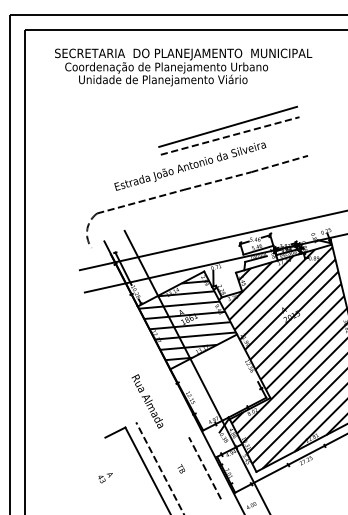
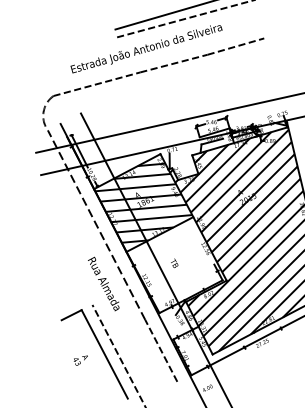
line: (139, 342) -> (95, 225), added
text: (180, 468) -> (173, 263), moved
text: (105, 478) -> (80, 361), moved

